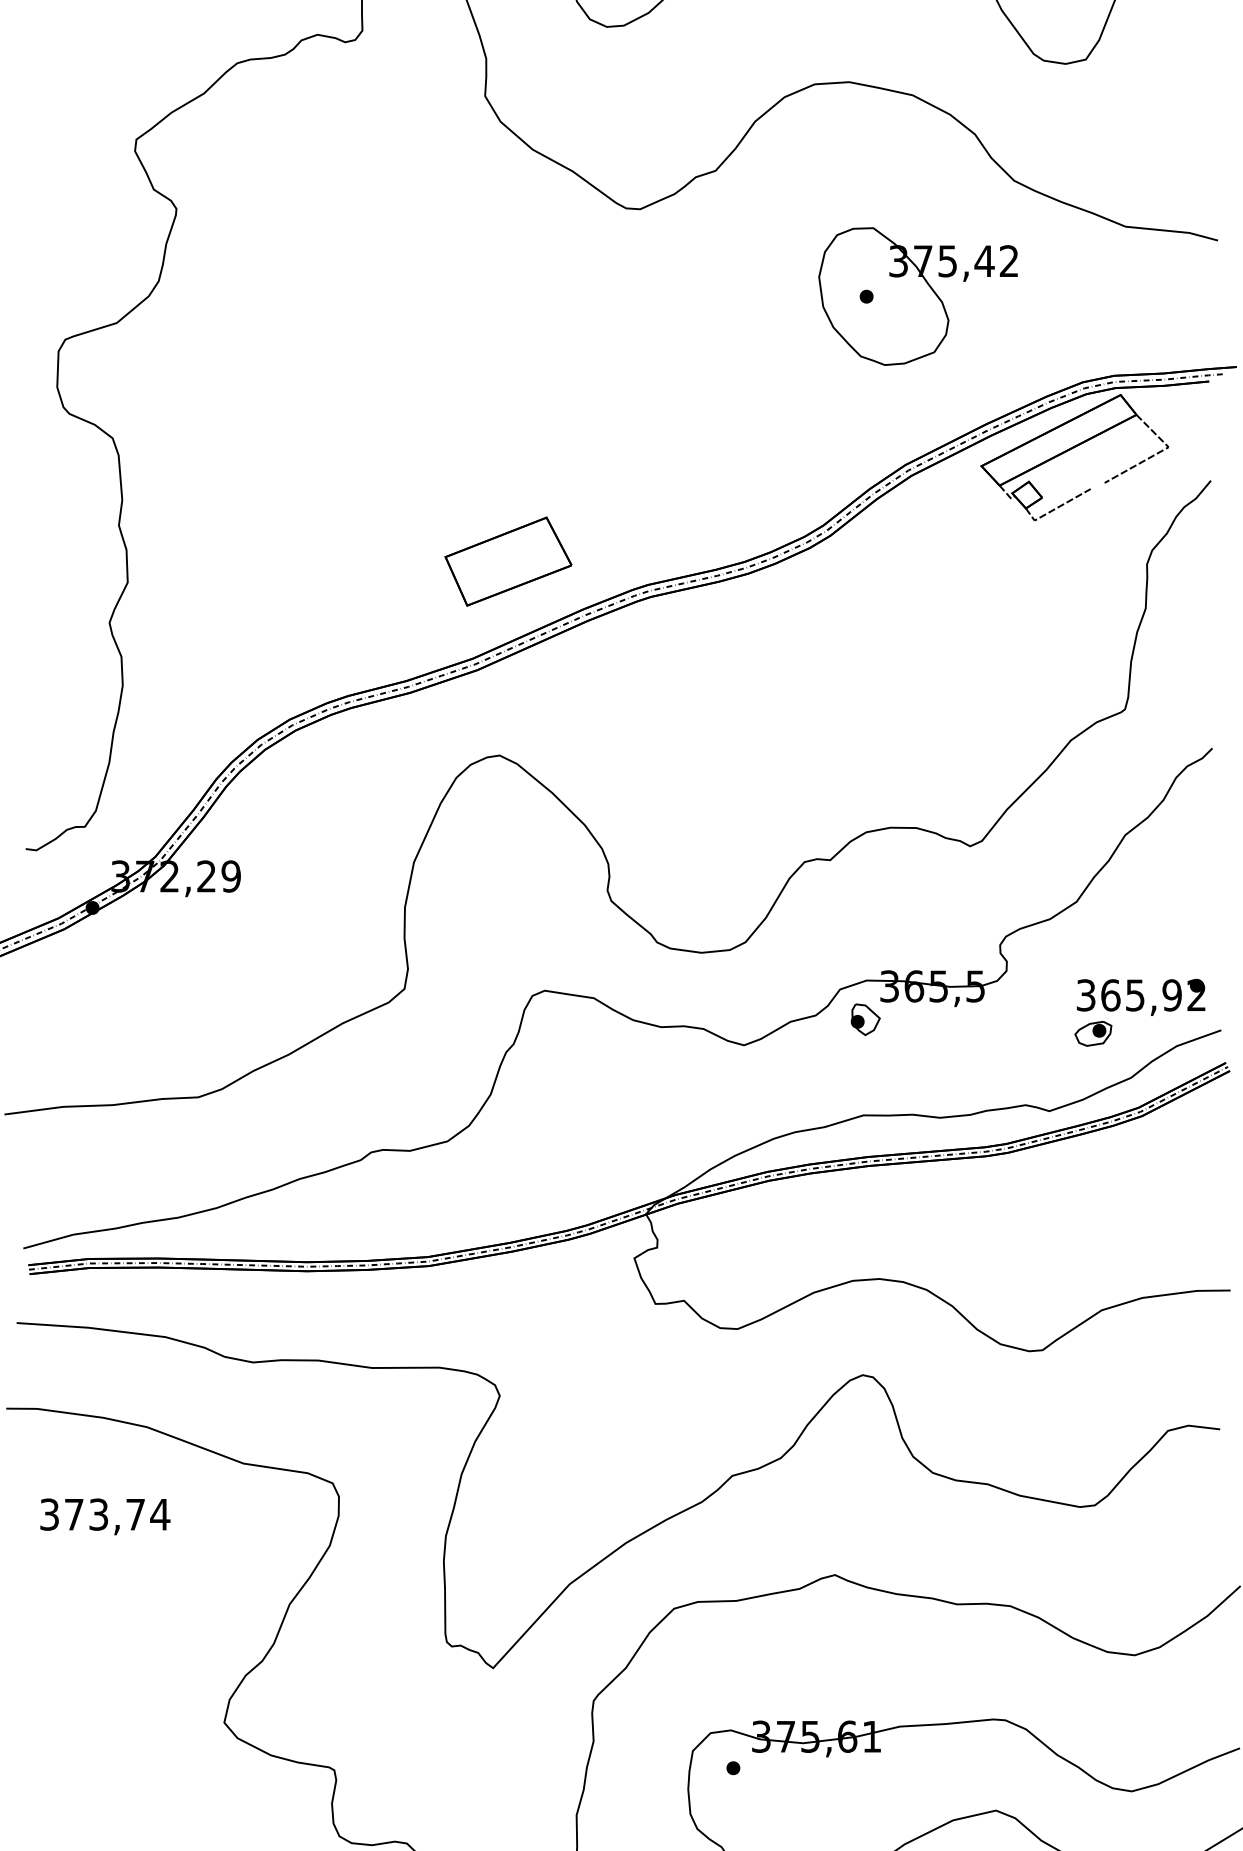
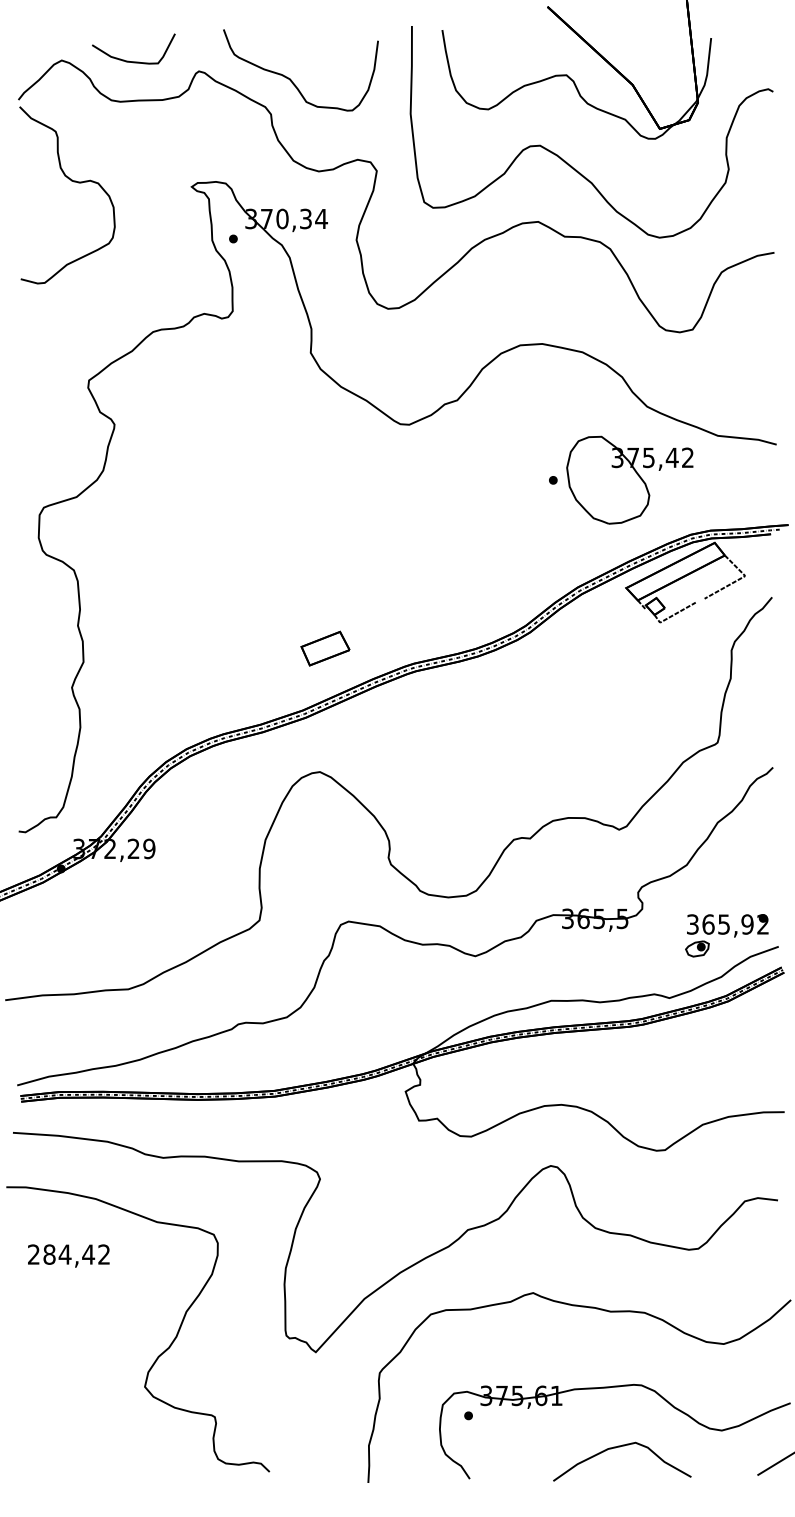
part: (917, 295) -> (629, 479), moved
part: (508, 561) -> (325, 648), size x0.6
part: (865, 1018) -> (552, 939), removed
text: (105, 1514) -> (69, 1254), 373,74 -> 284,42

